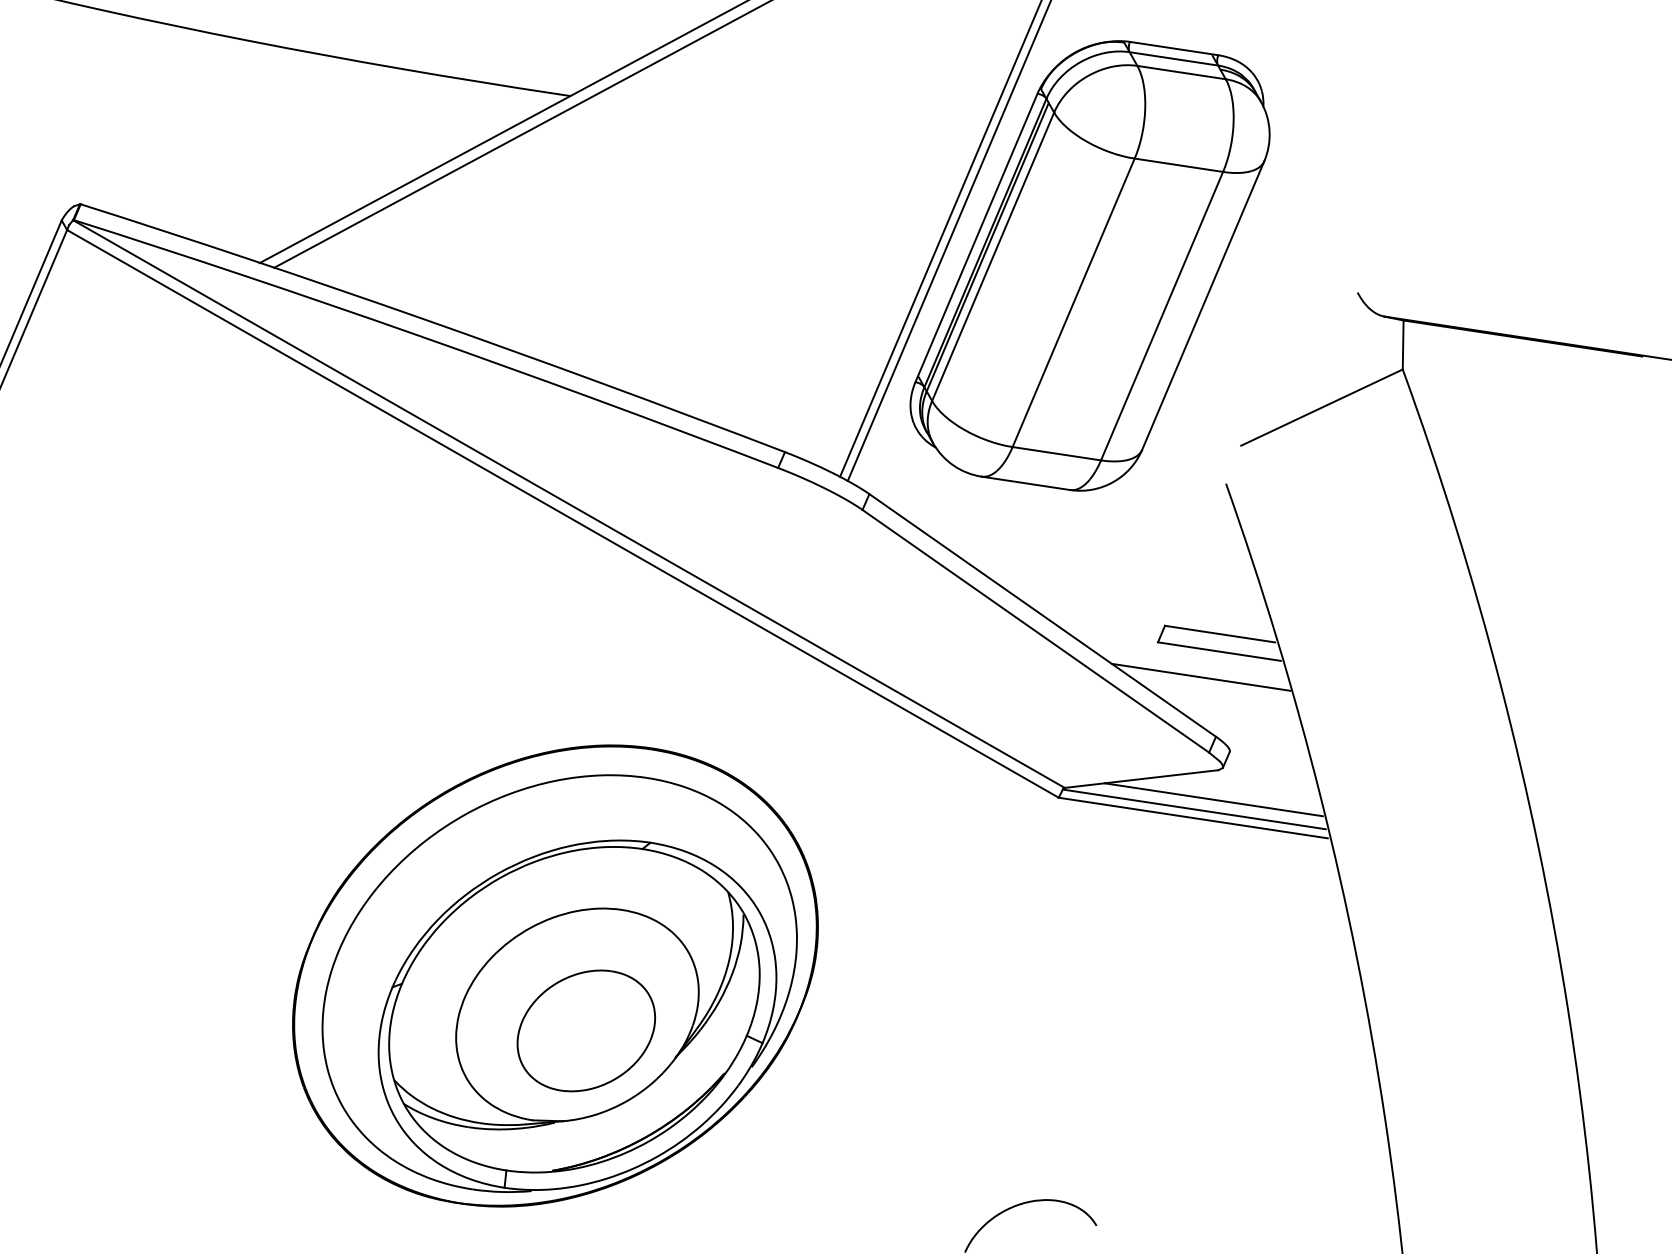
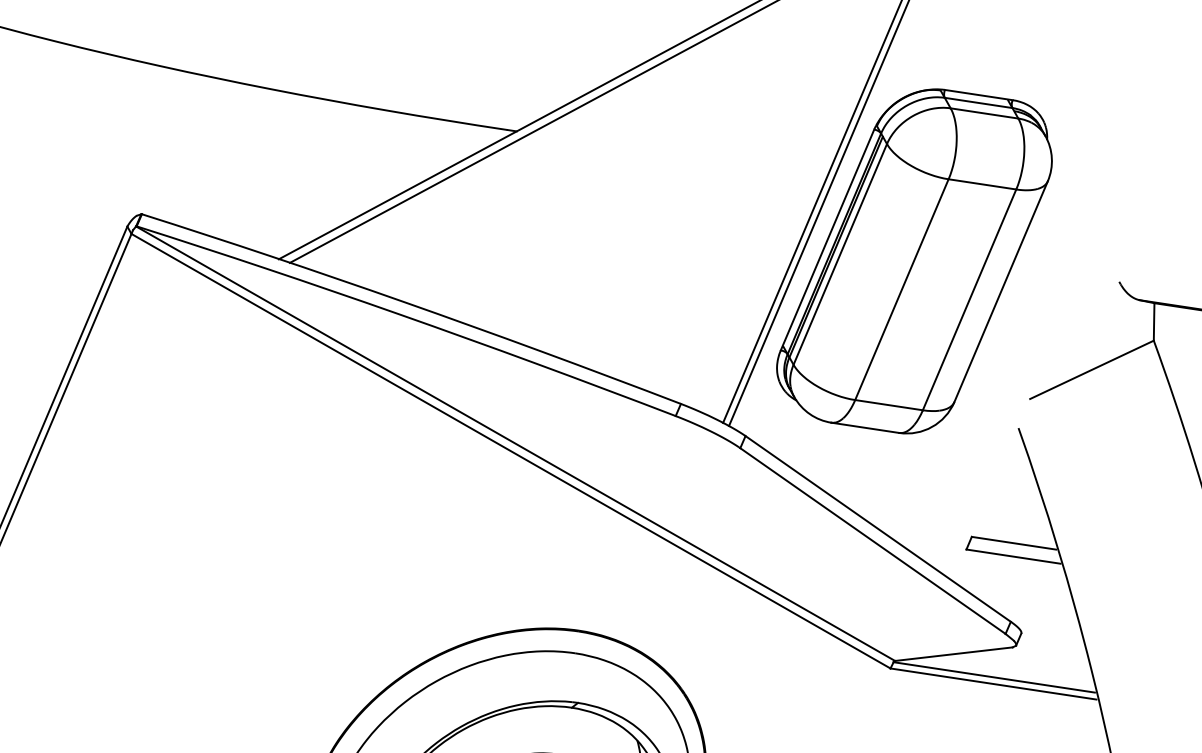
line: (1200, 676) -> (998, 575), removed
line: (1213, 799) -> (1008, 669), removed

